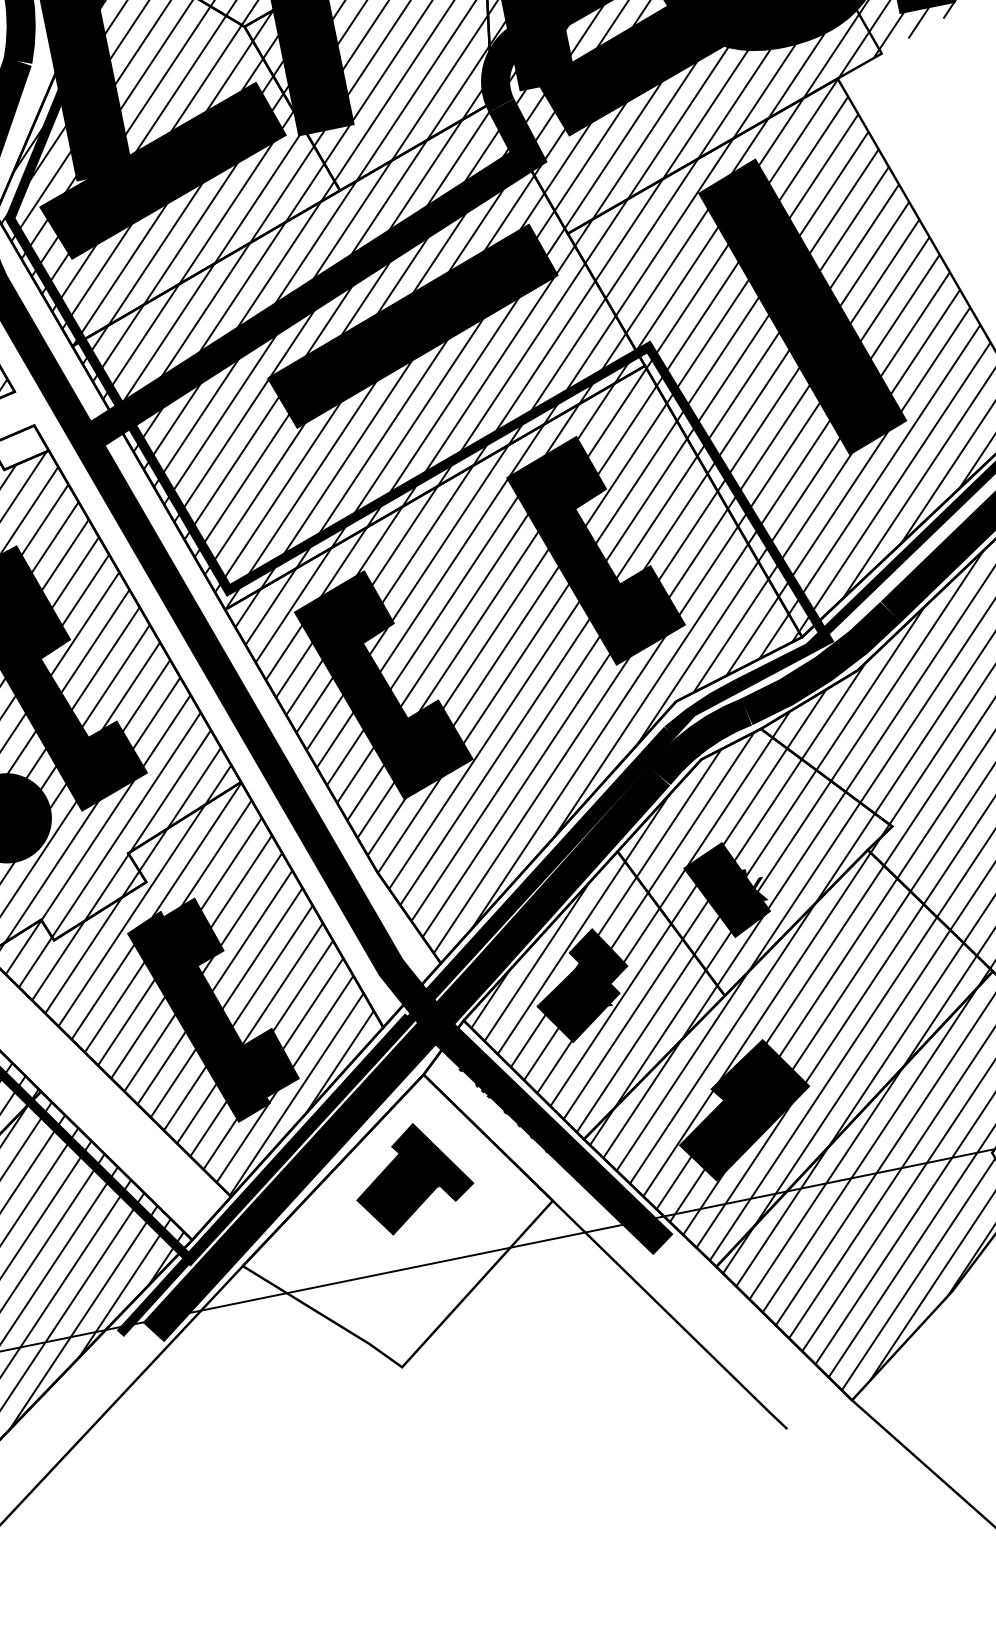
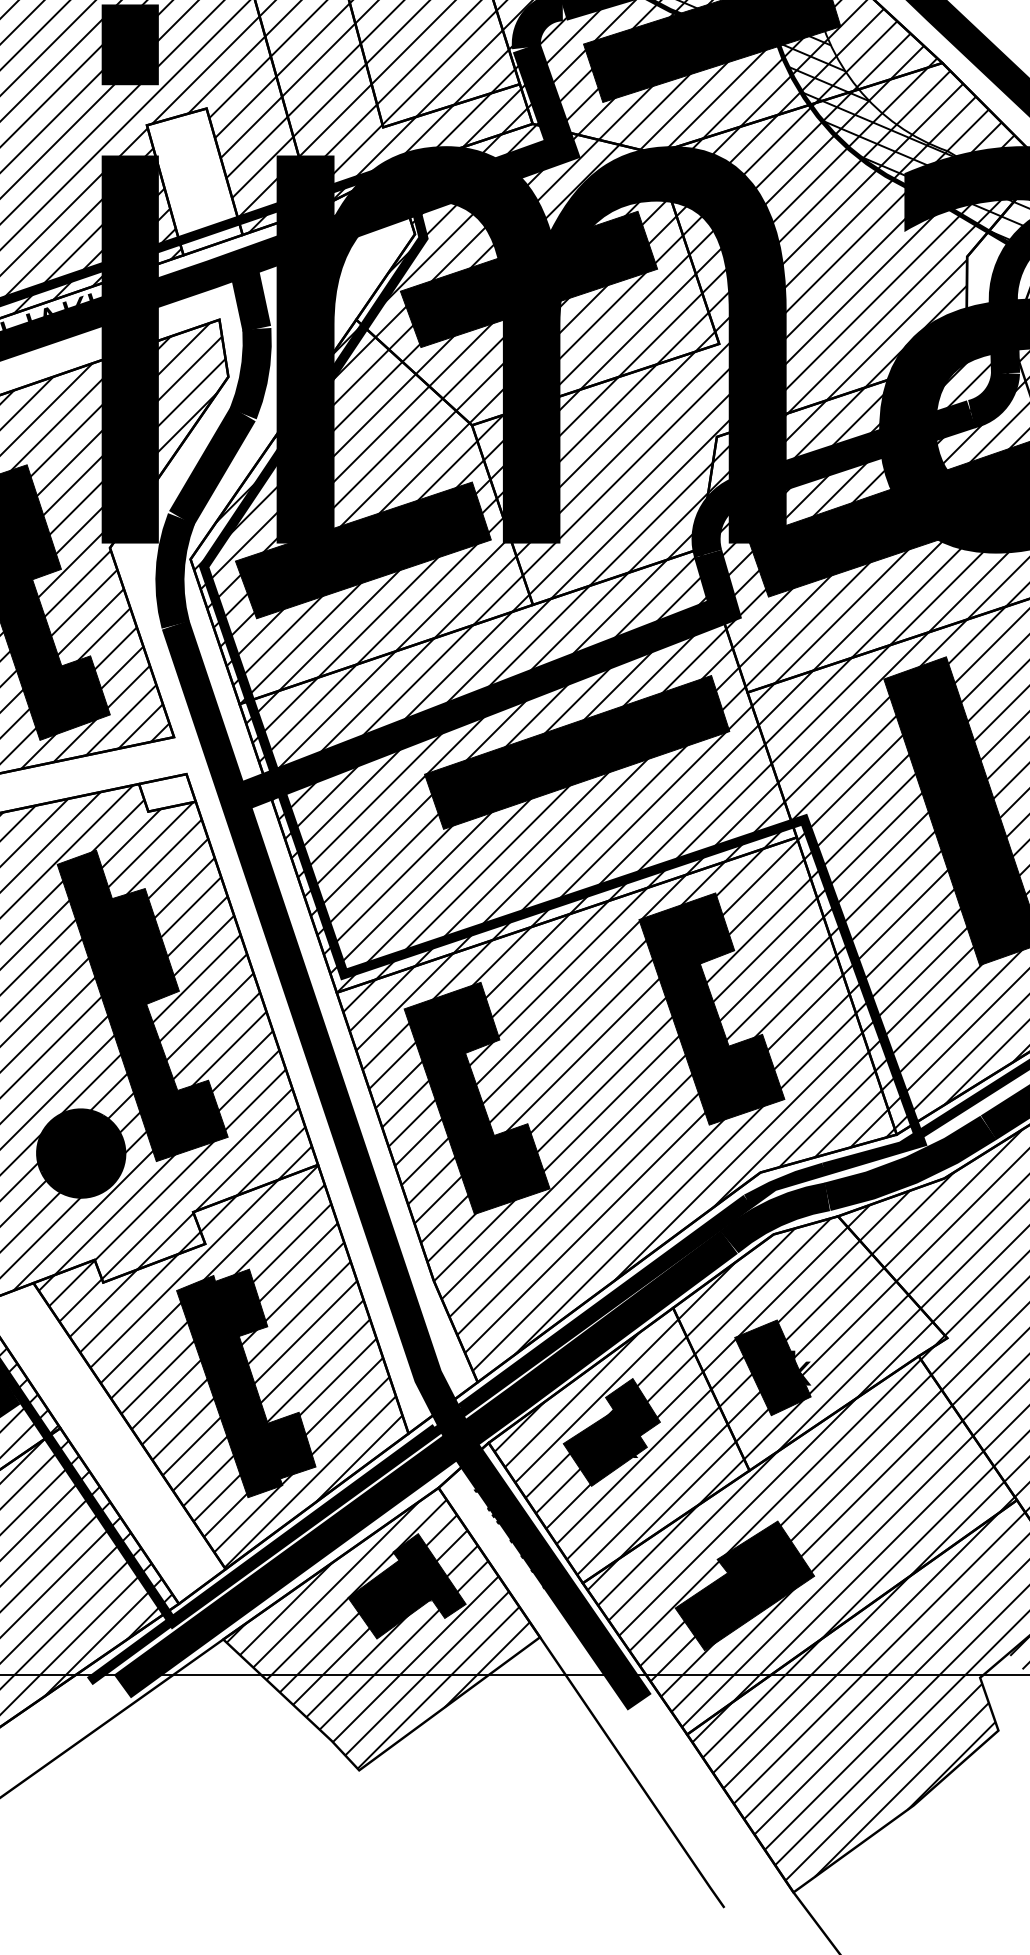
hatch: (392, 1229) -> (377, 1633), added

